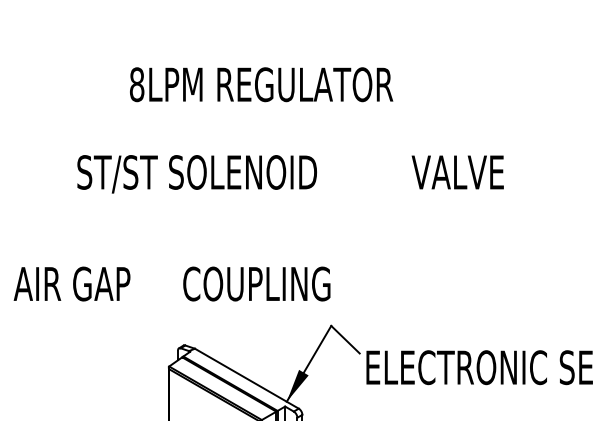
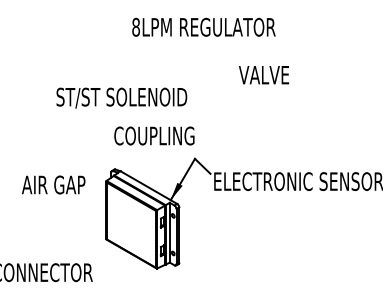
text: (260, 83) -> (203, 26), moved
text: (196, 173) -> (121, 97), moved
text: (71, 283) -> (53, 184), moved

